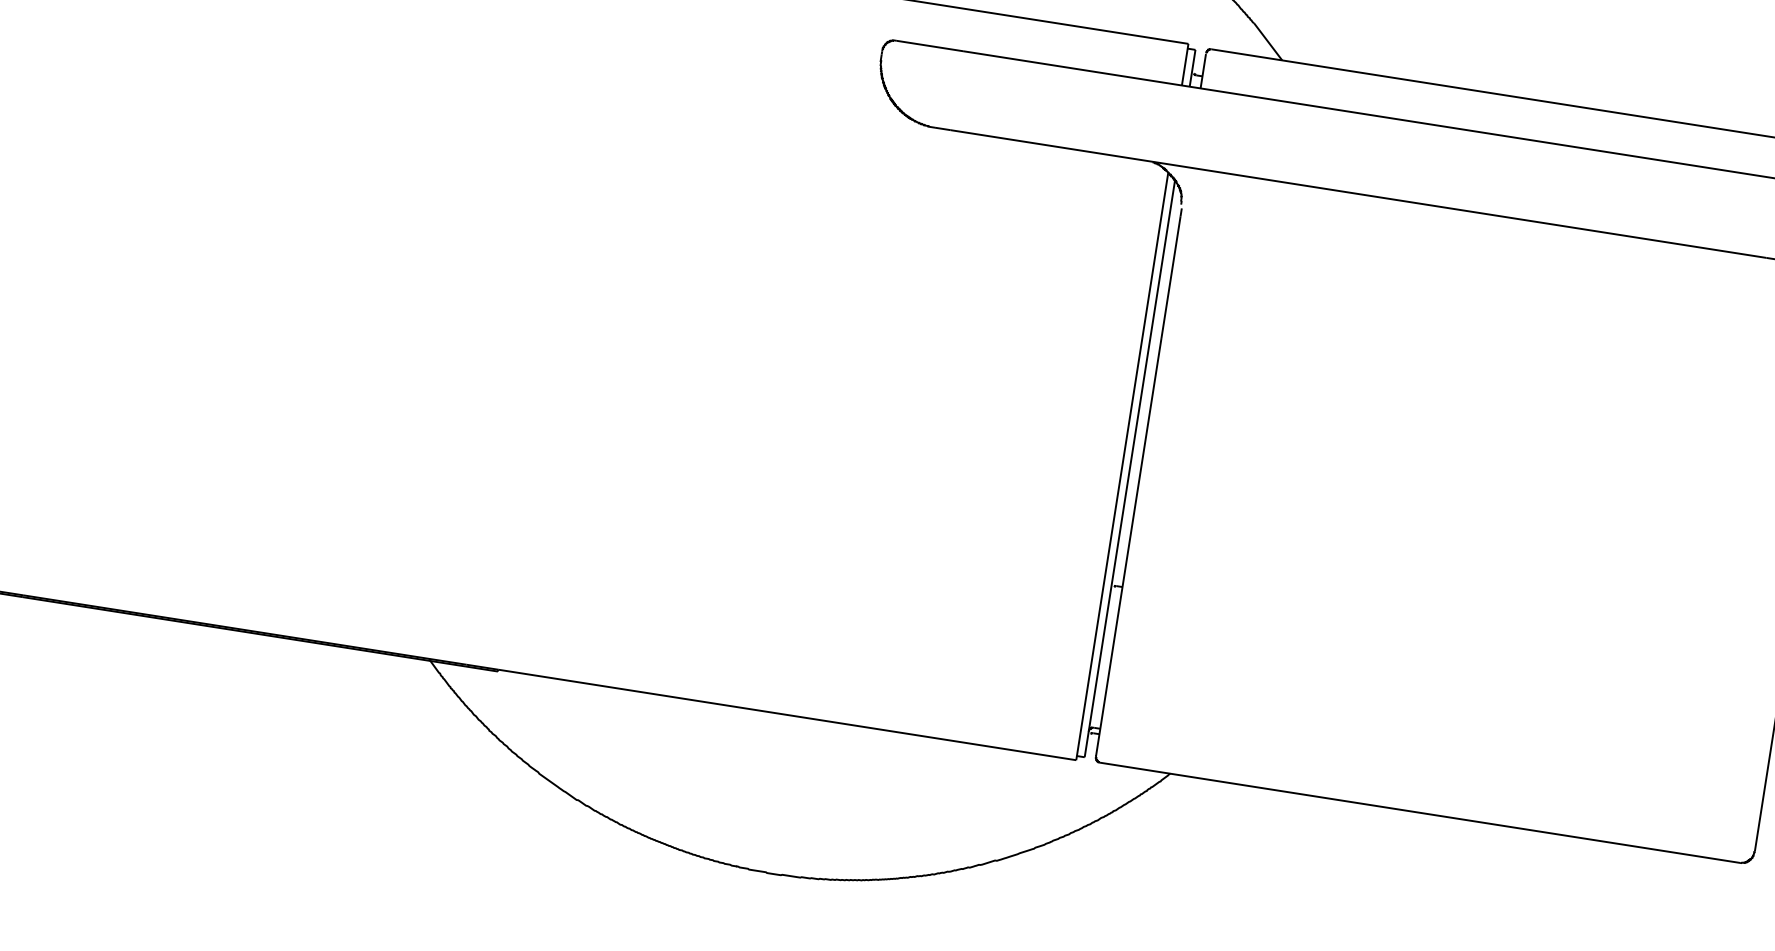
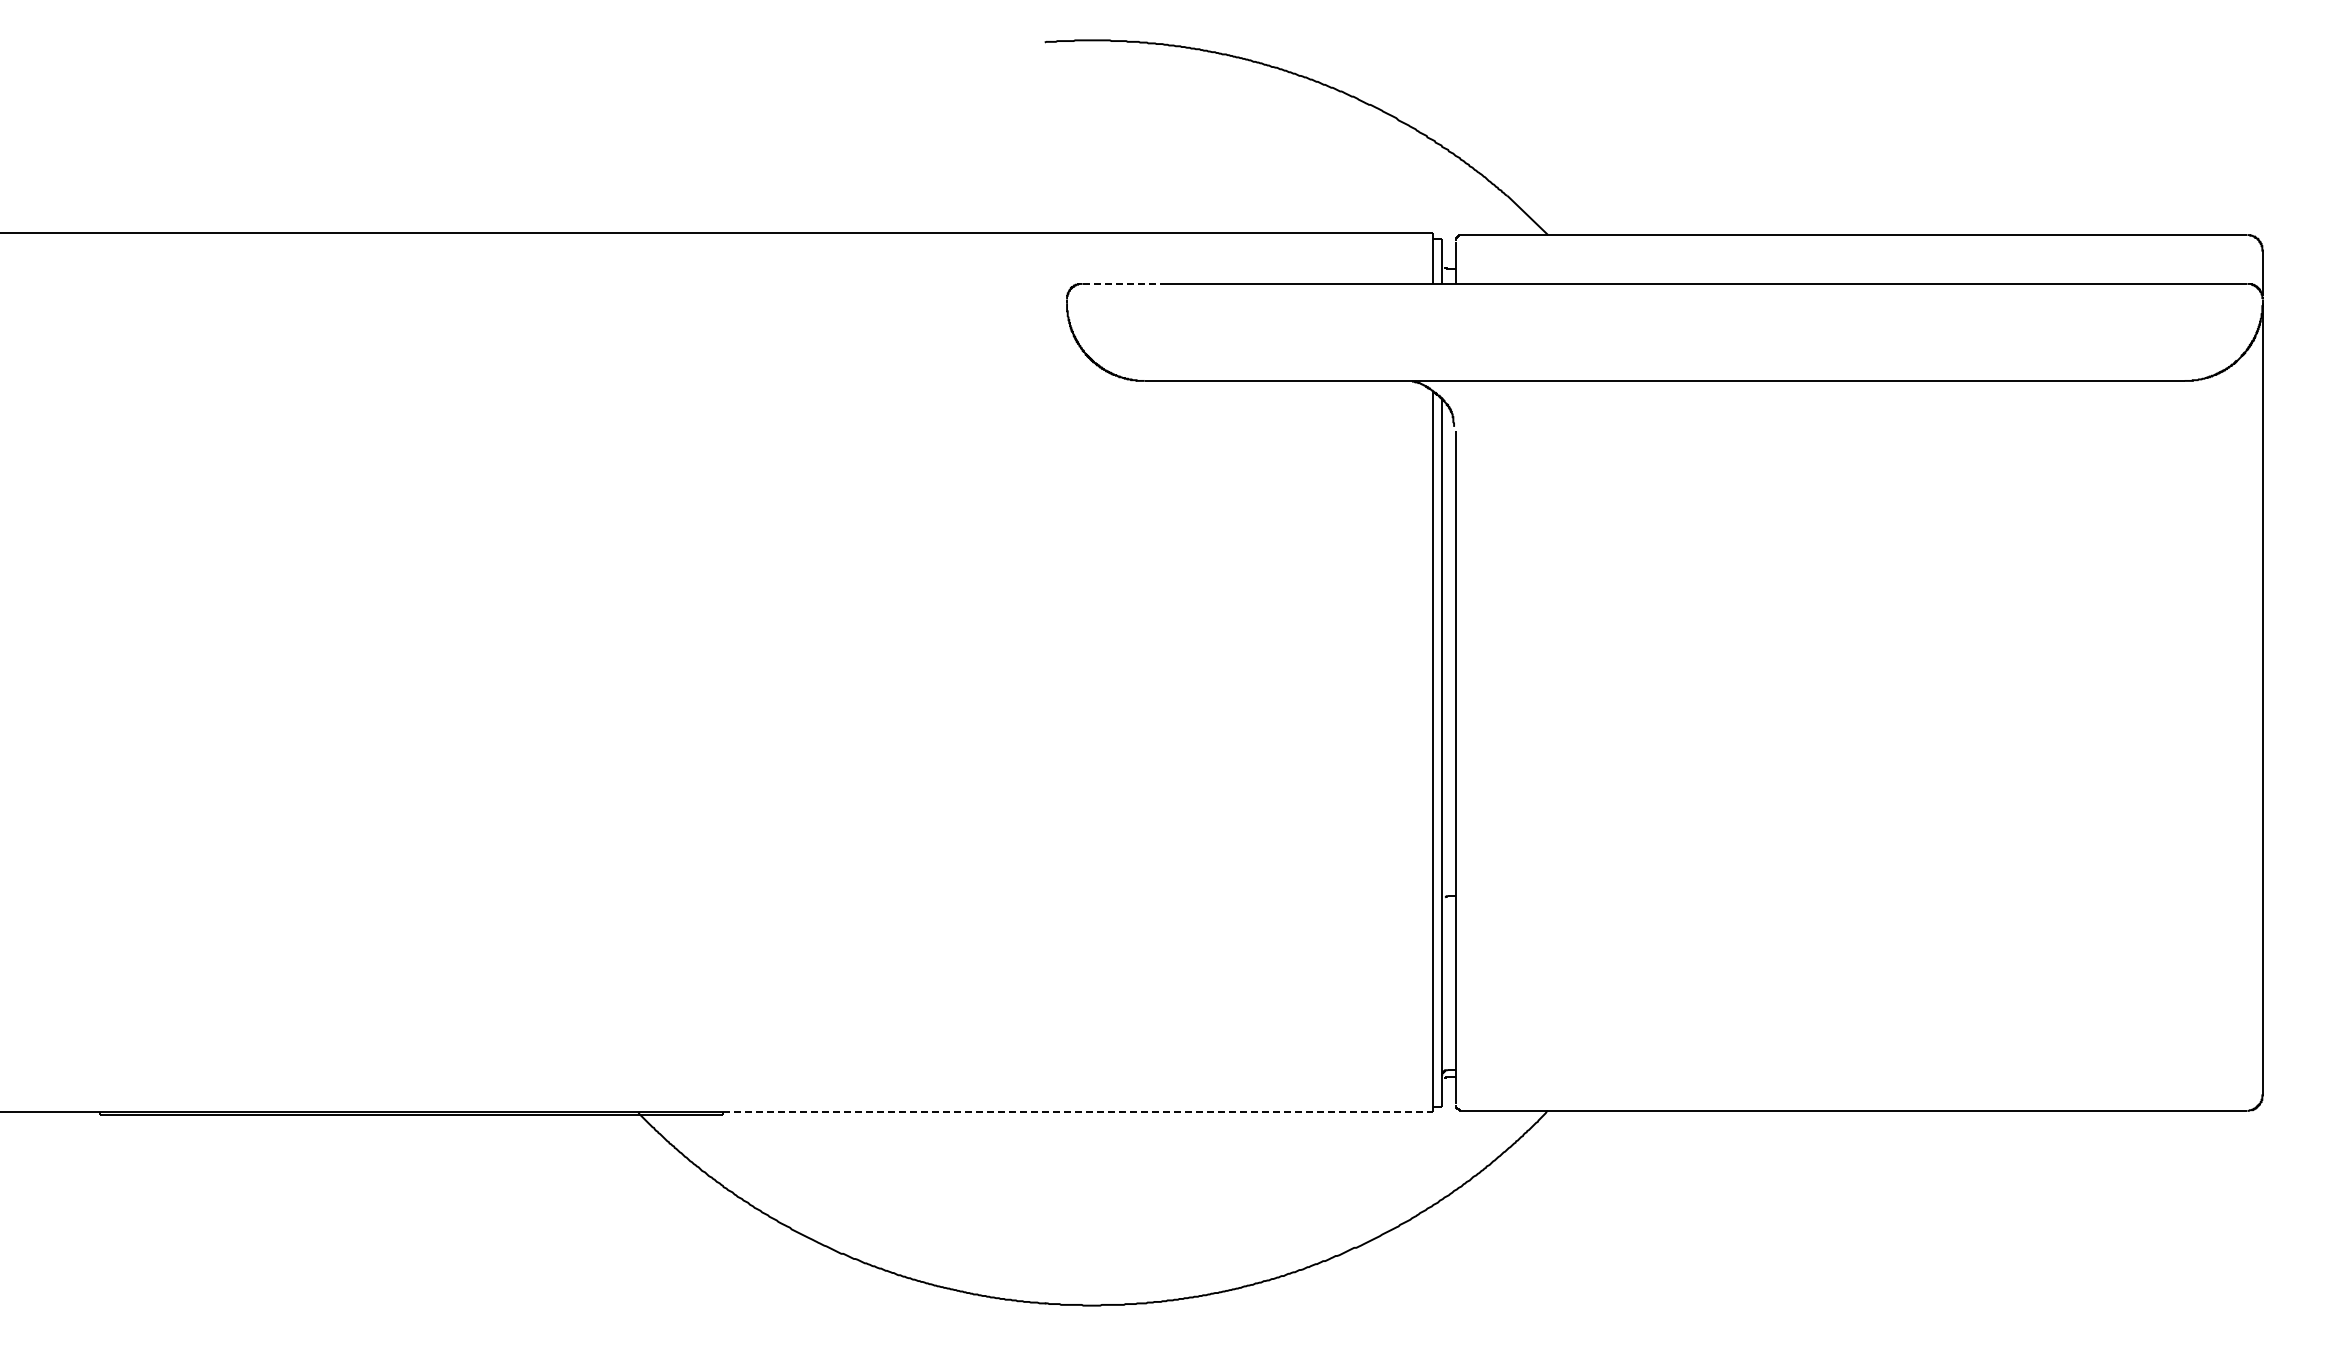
line: (930, 45) -> (1123, 283), solid -> dashed
line: (787, 715) -> (1077, 1112), solid -> dashed

